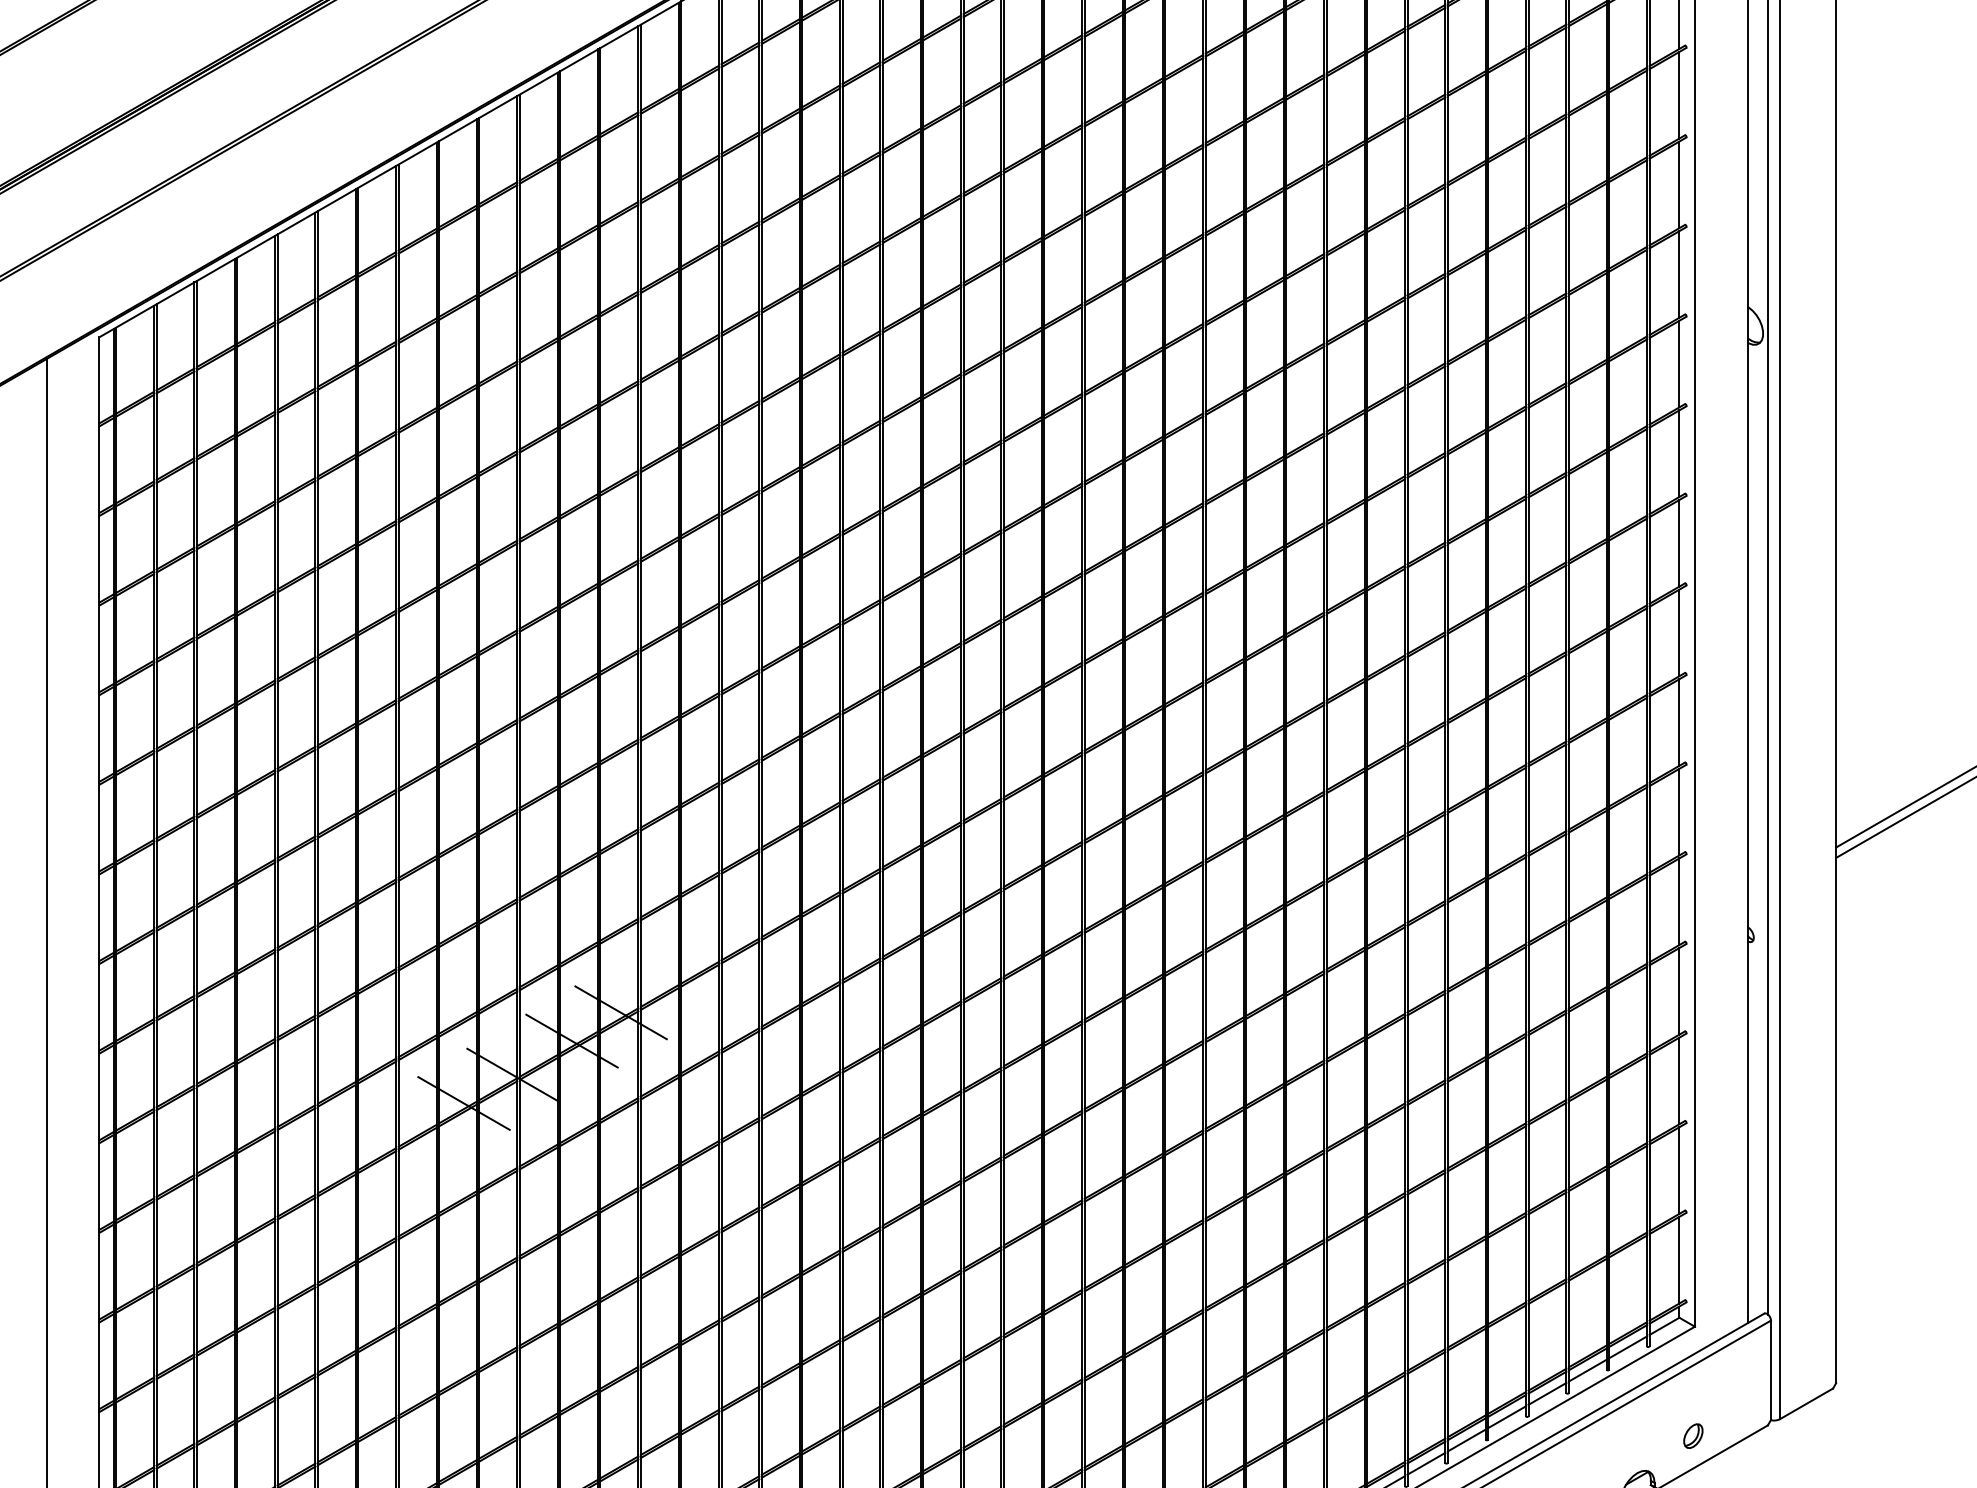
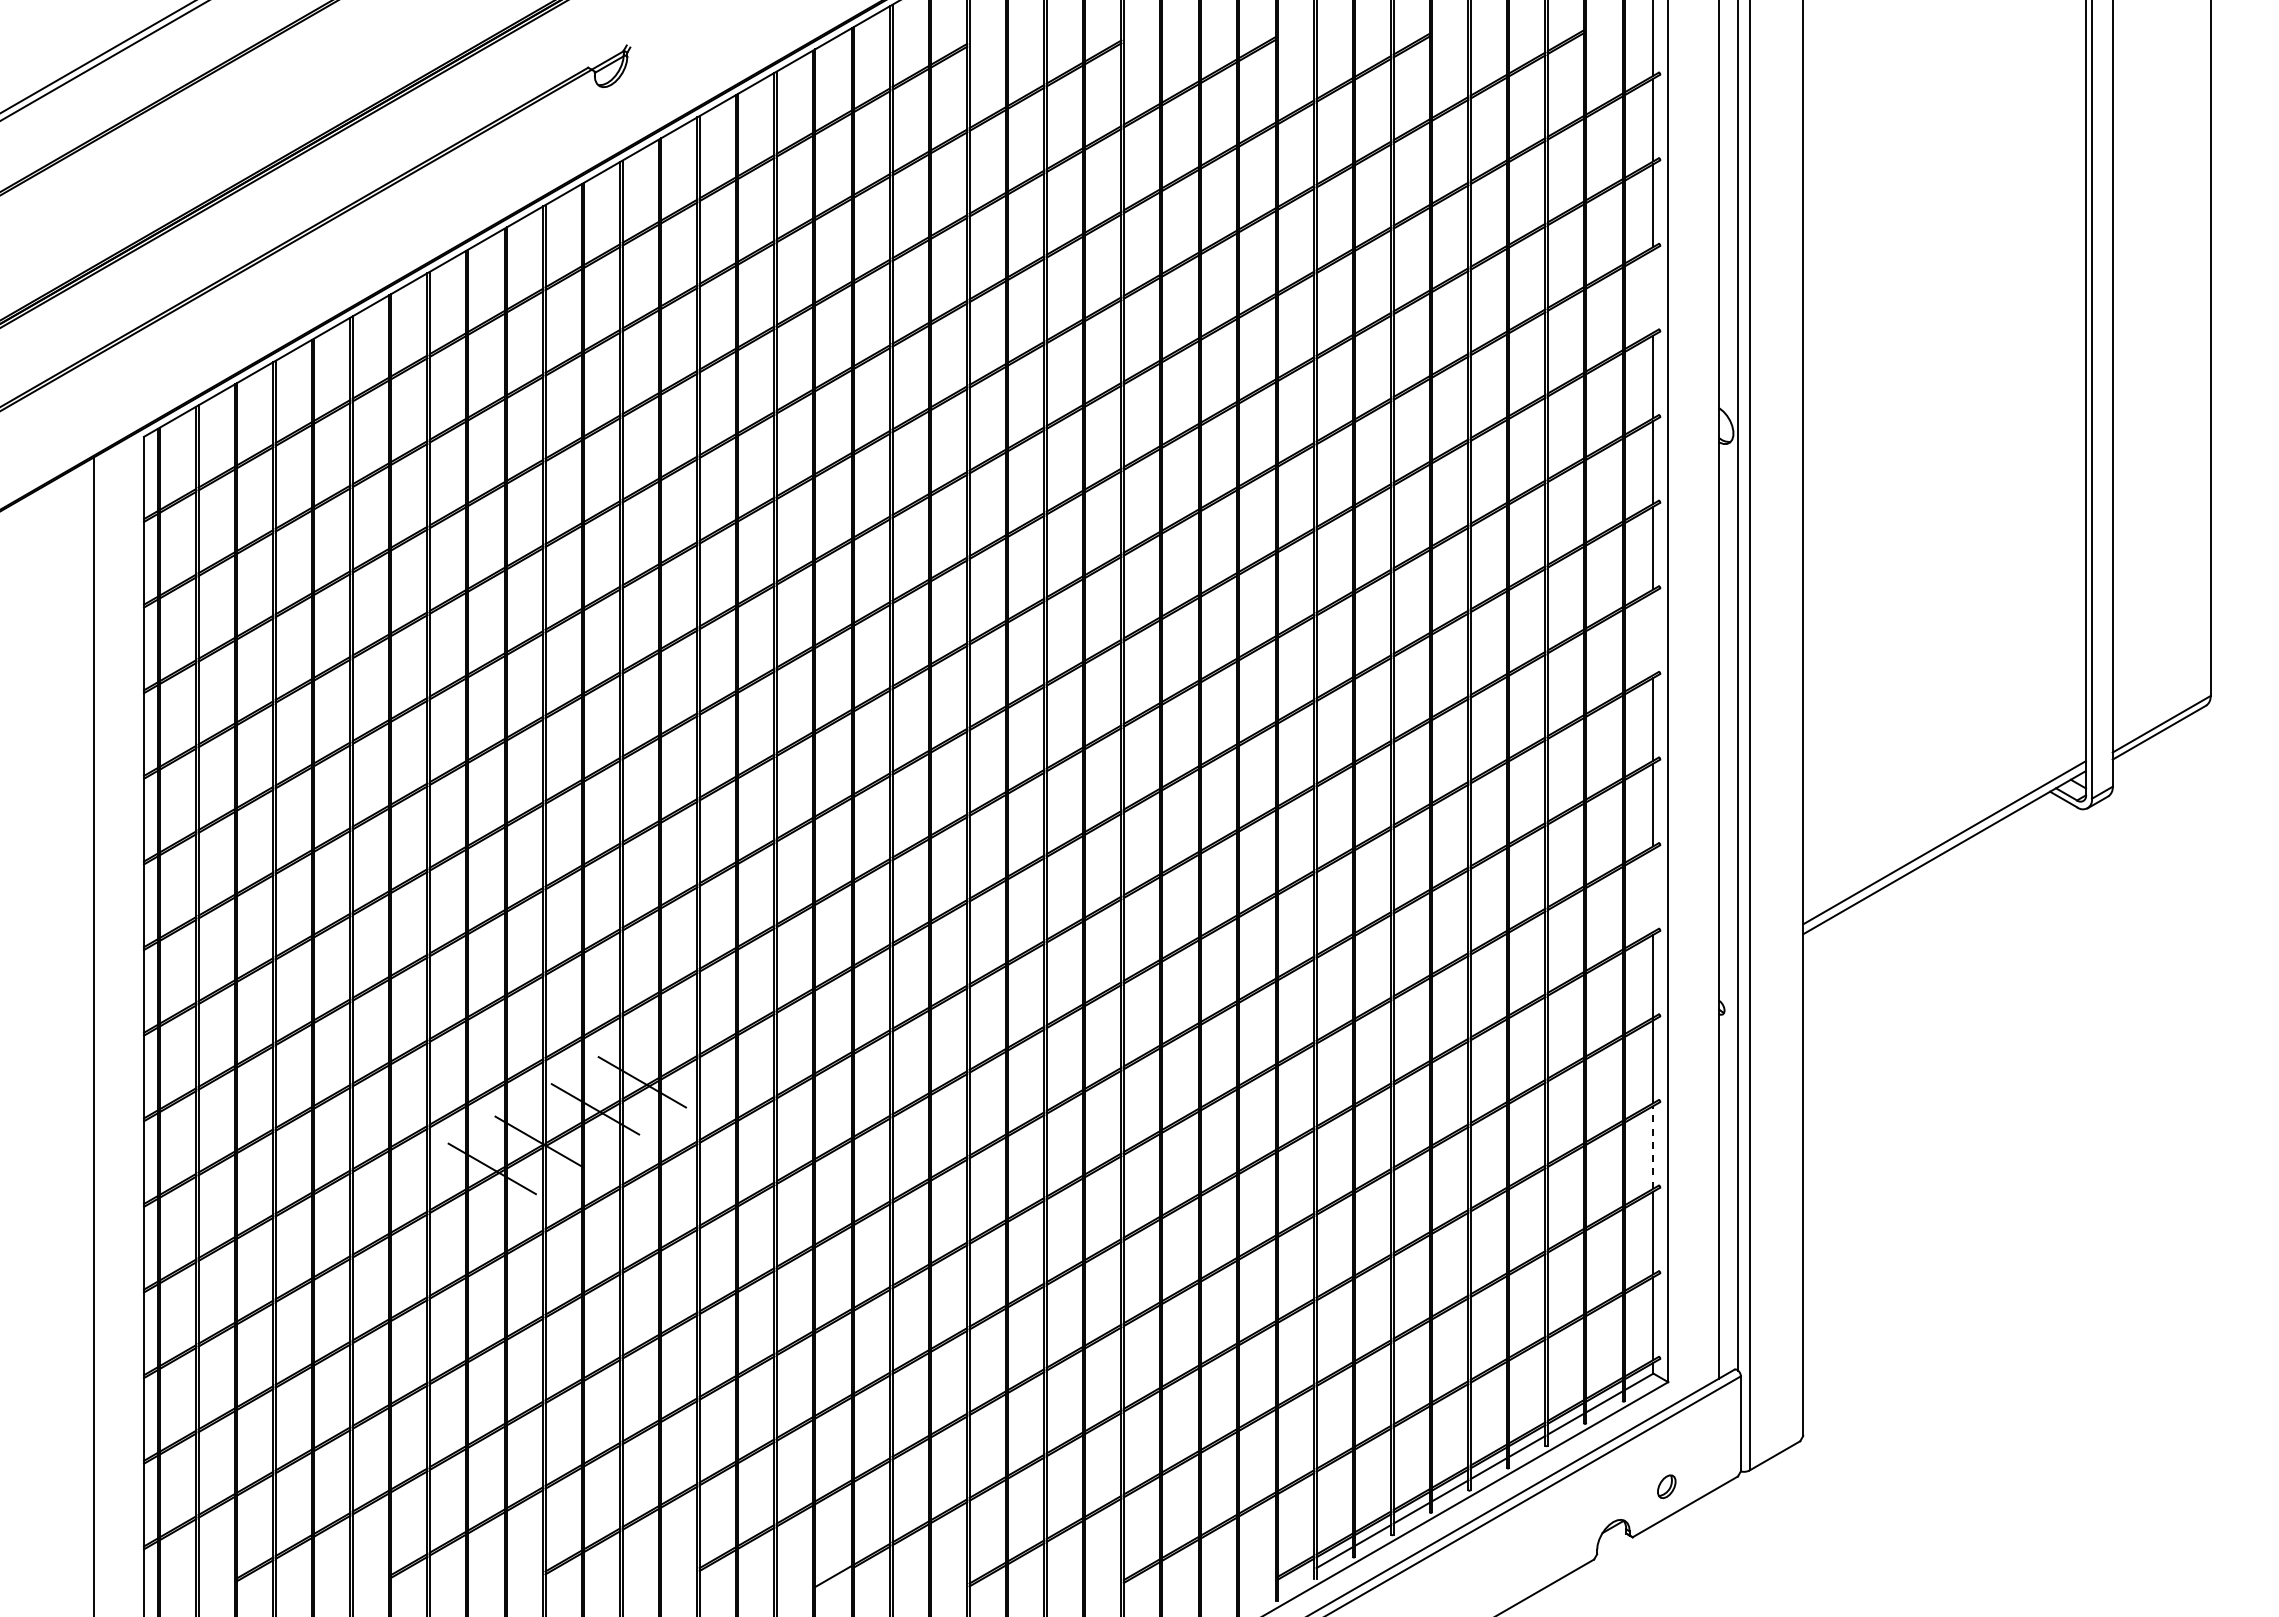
line: (1679, 184) -> (1653, 290), removed
line: (1679, 543) -> (1653, 633), removed
line: (1679, 812) -> (1653, 890), removed
line: (1679, 1080) -> (1653, 1146), solid -> dashed

